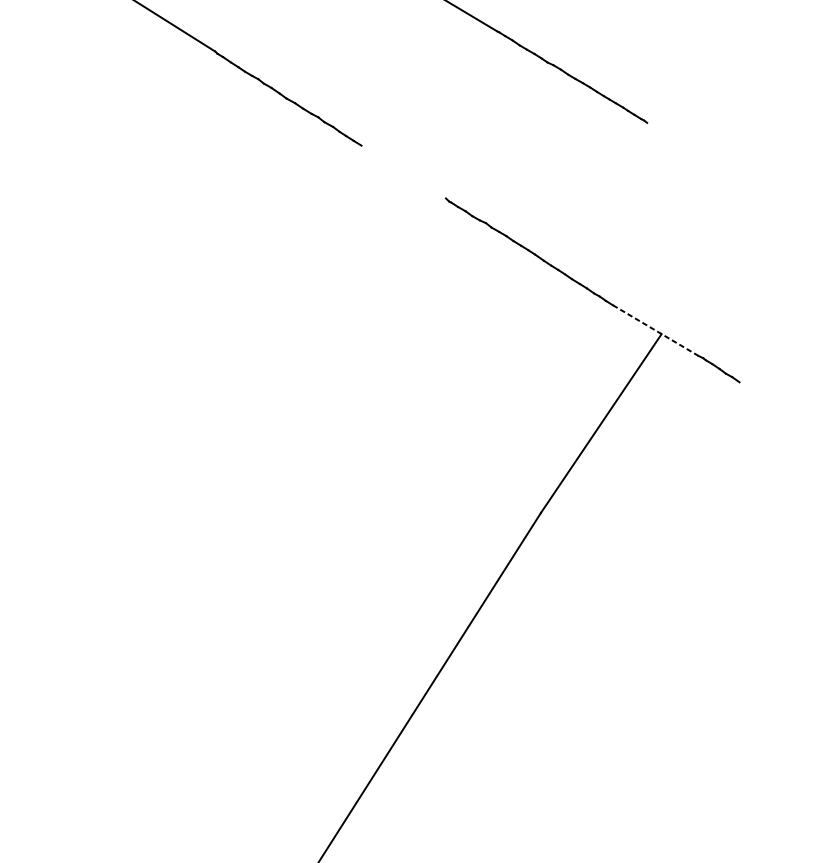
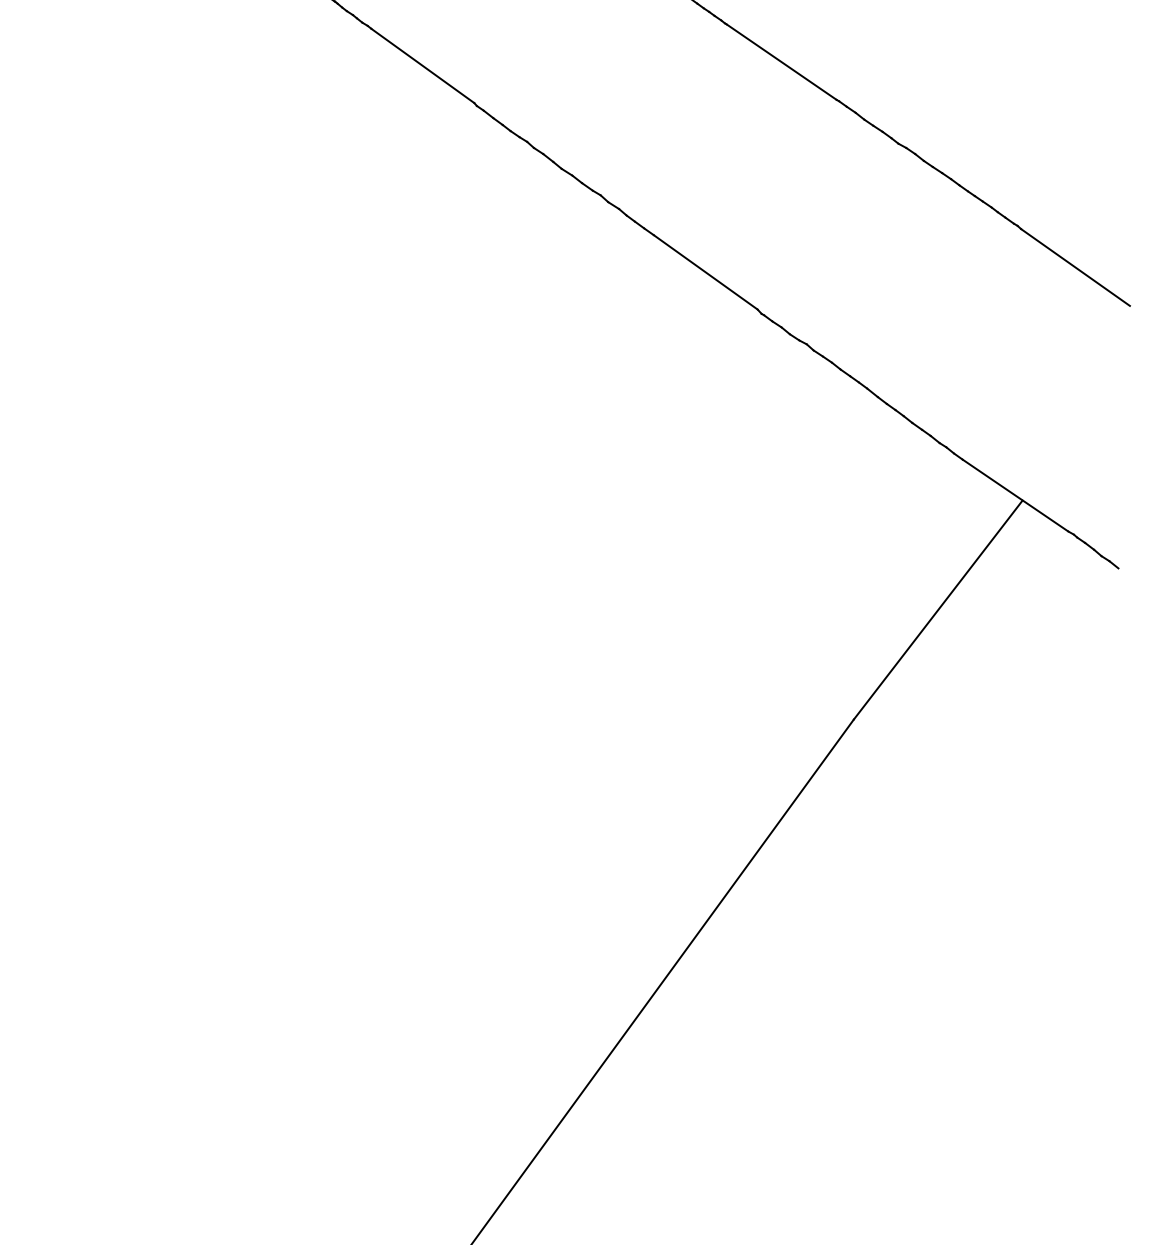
line: (691, 150) -> (1075, 267), added
line: (403, 172) -> (705, 272), added
line: (655, 330) -> (1015, 495), dashed -> solid

